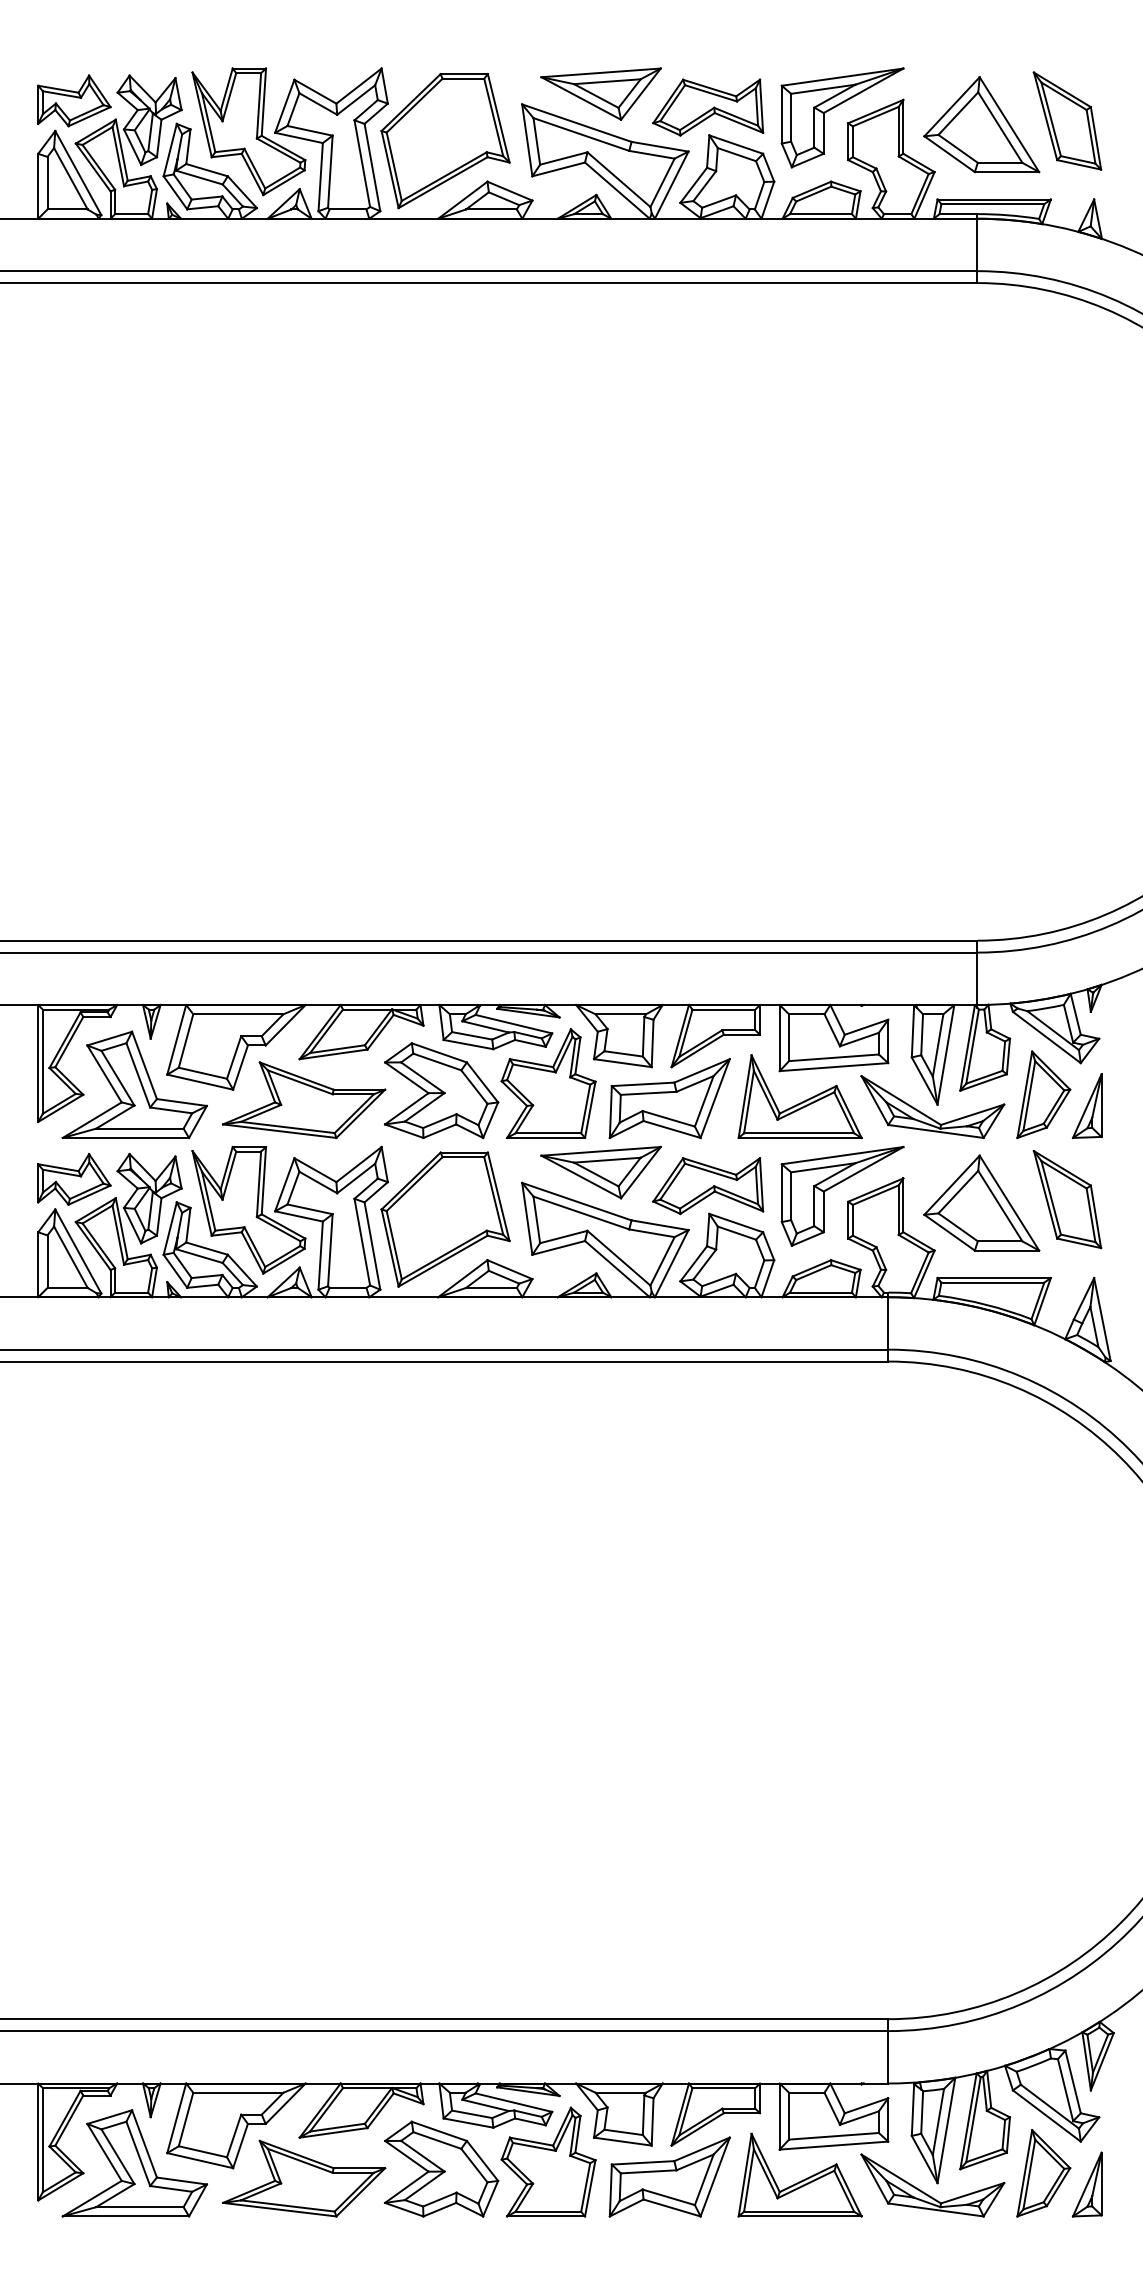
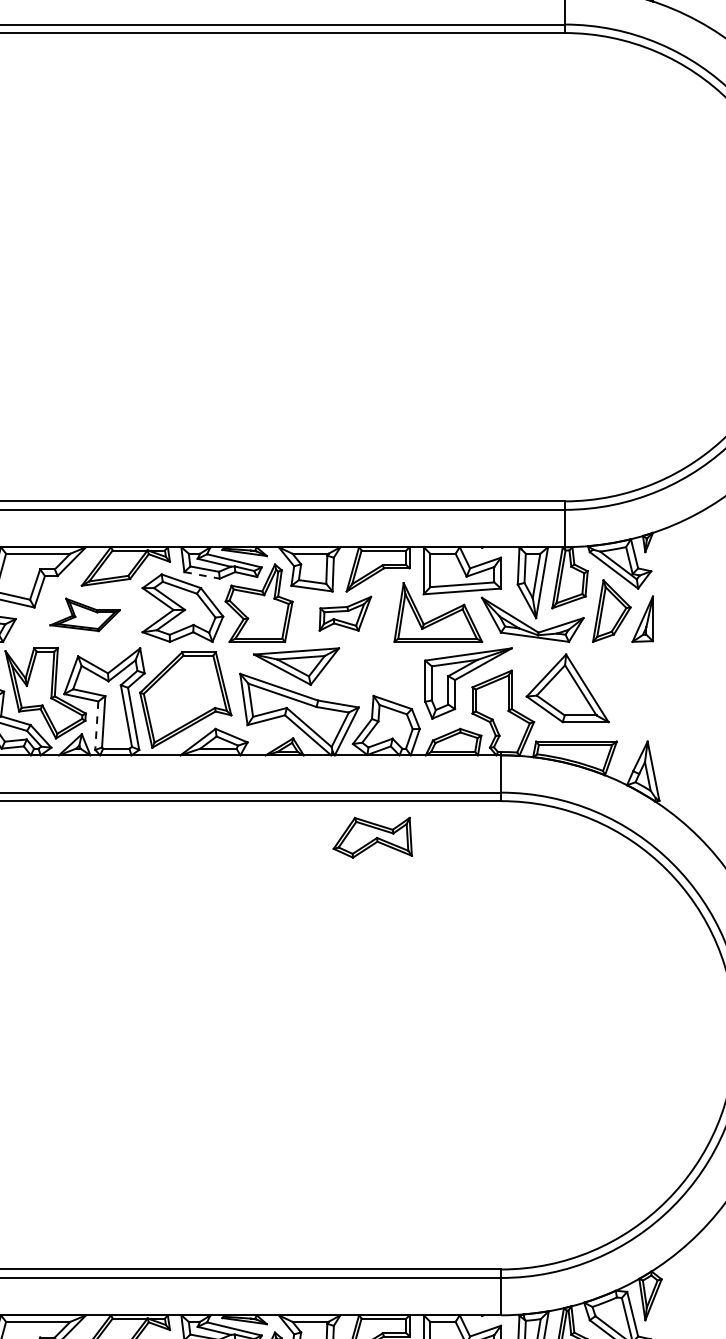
line: (469, 1044) -> (202, 575), solid -> dashed
part: (669, 1098) -> (345, 613), size x0.6
part: (304, 1099) -> (85, 614), size x0.6
part: (708, 1185) -> (373, 837), moved
part: (1067, 1199) -> (628, 685), removed
line: (320, 1256) -> (96, 726), solid -> dashed

